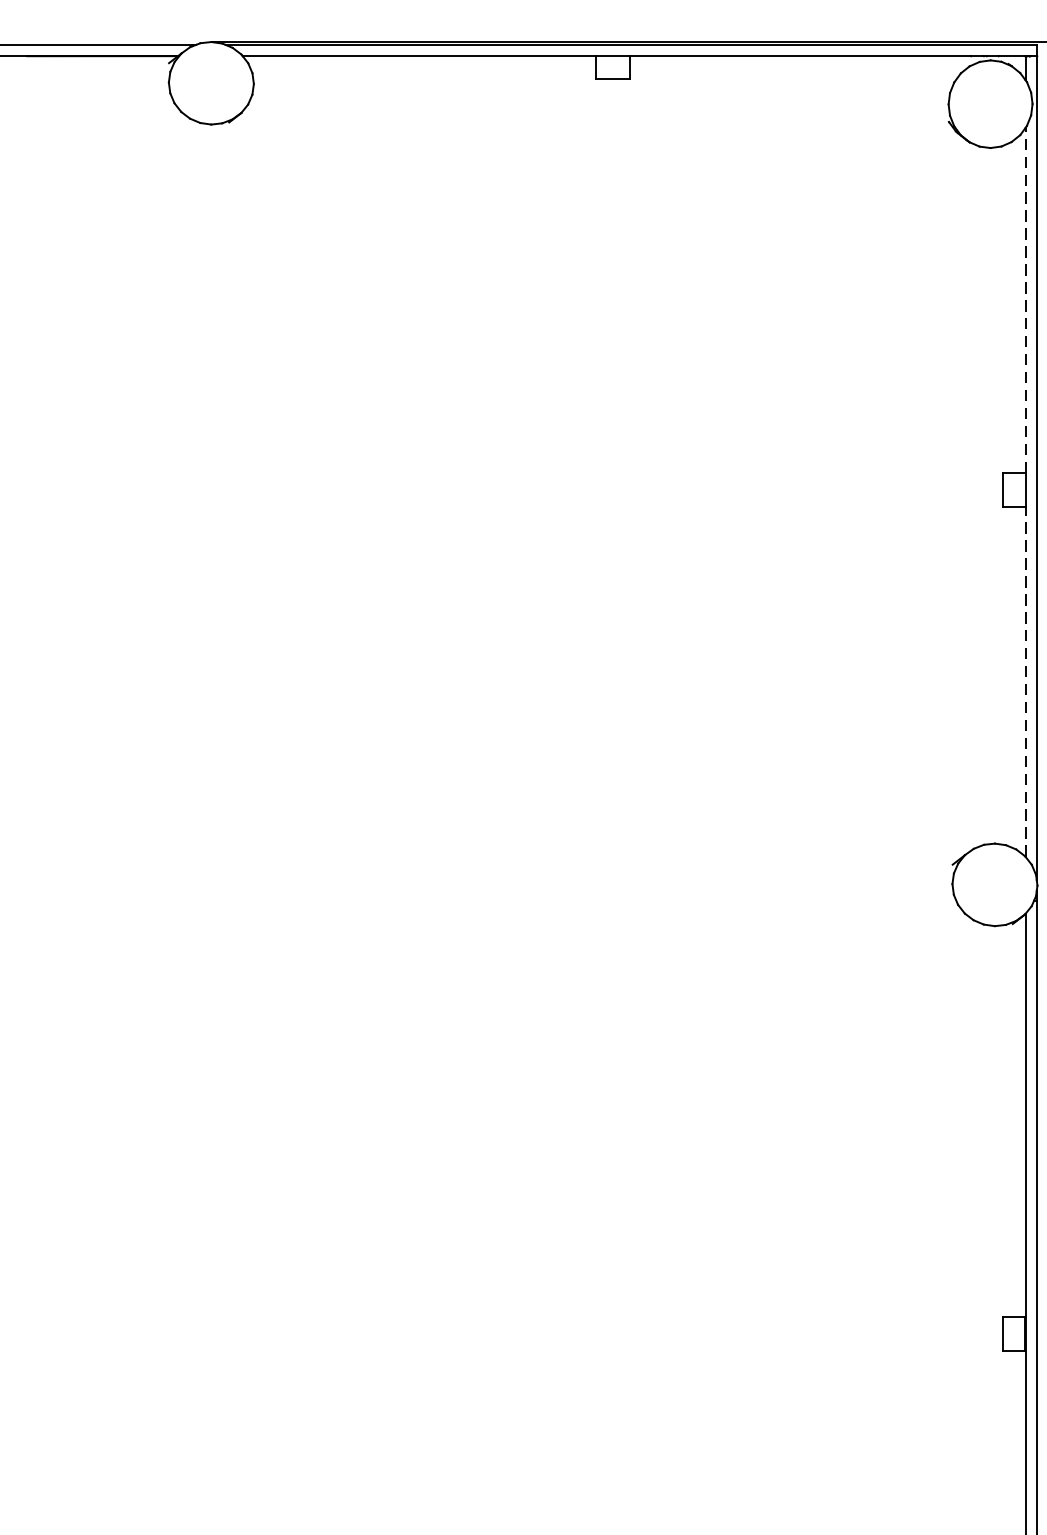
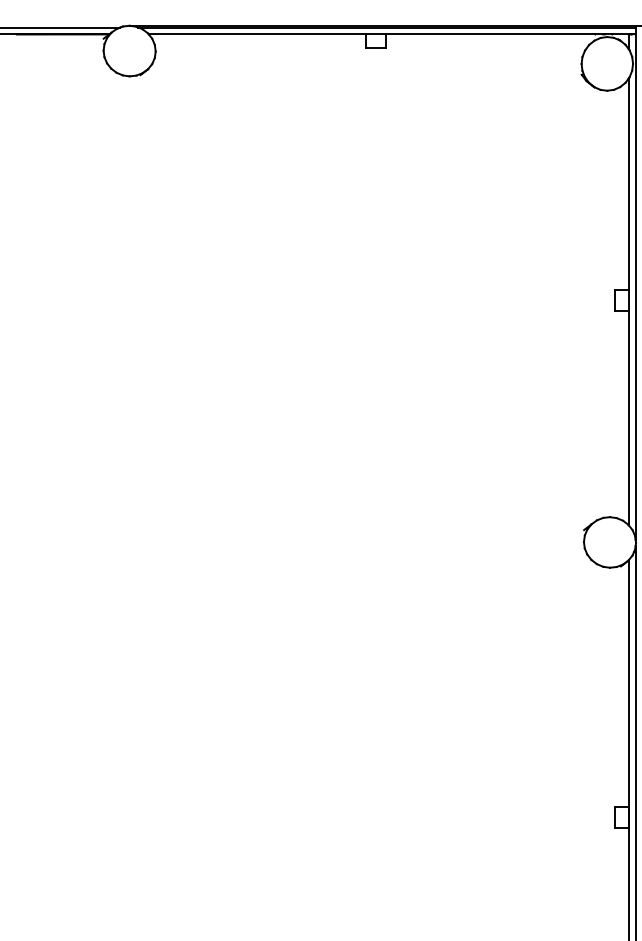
line: (1025, 300) -> (628, 184), dashed -> solid
line: (1025, 681) -> (628, 417), dashed -> solid

